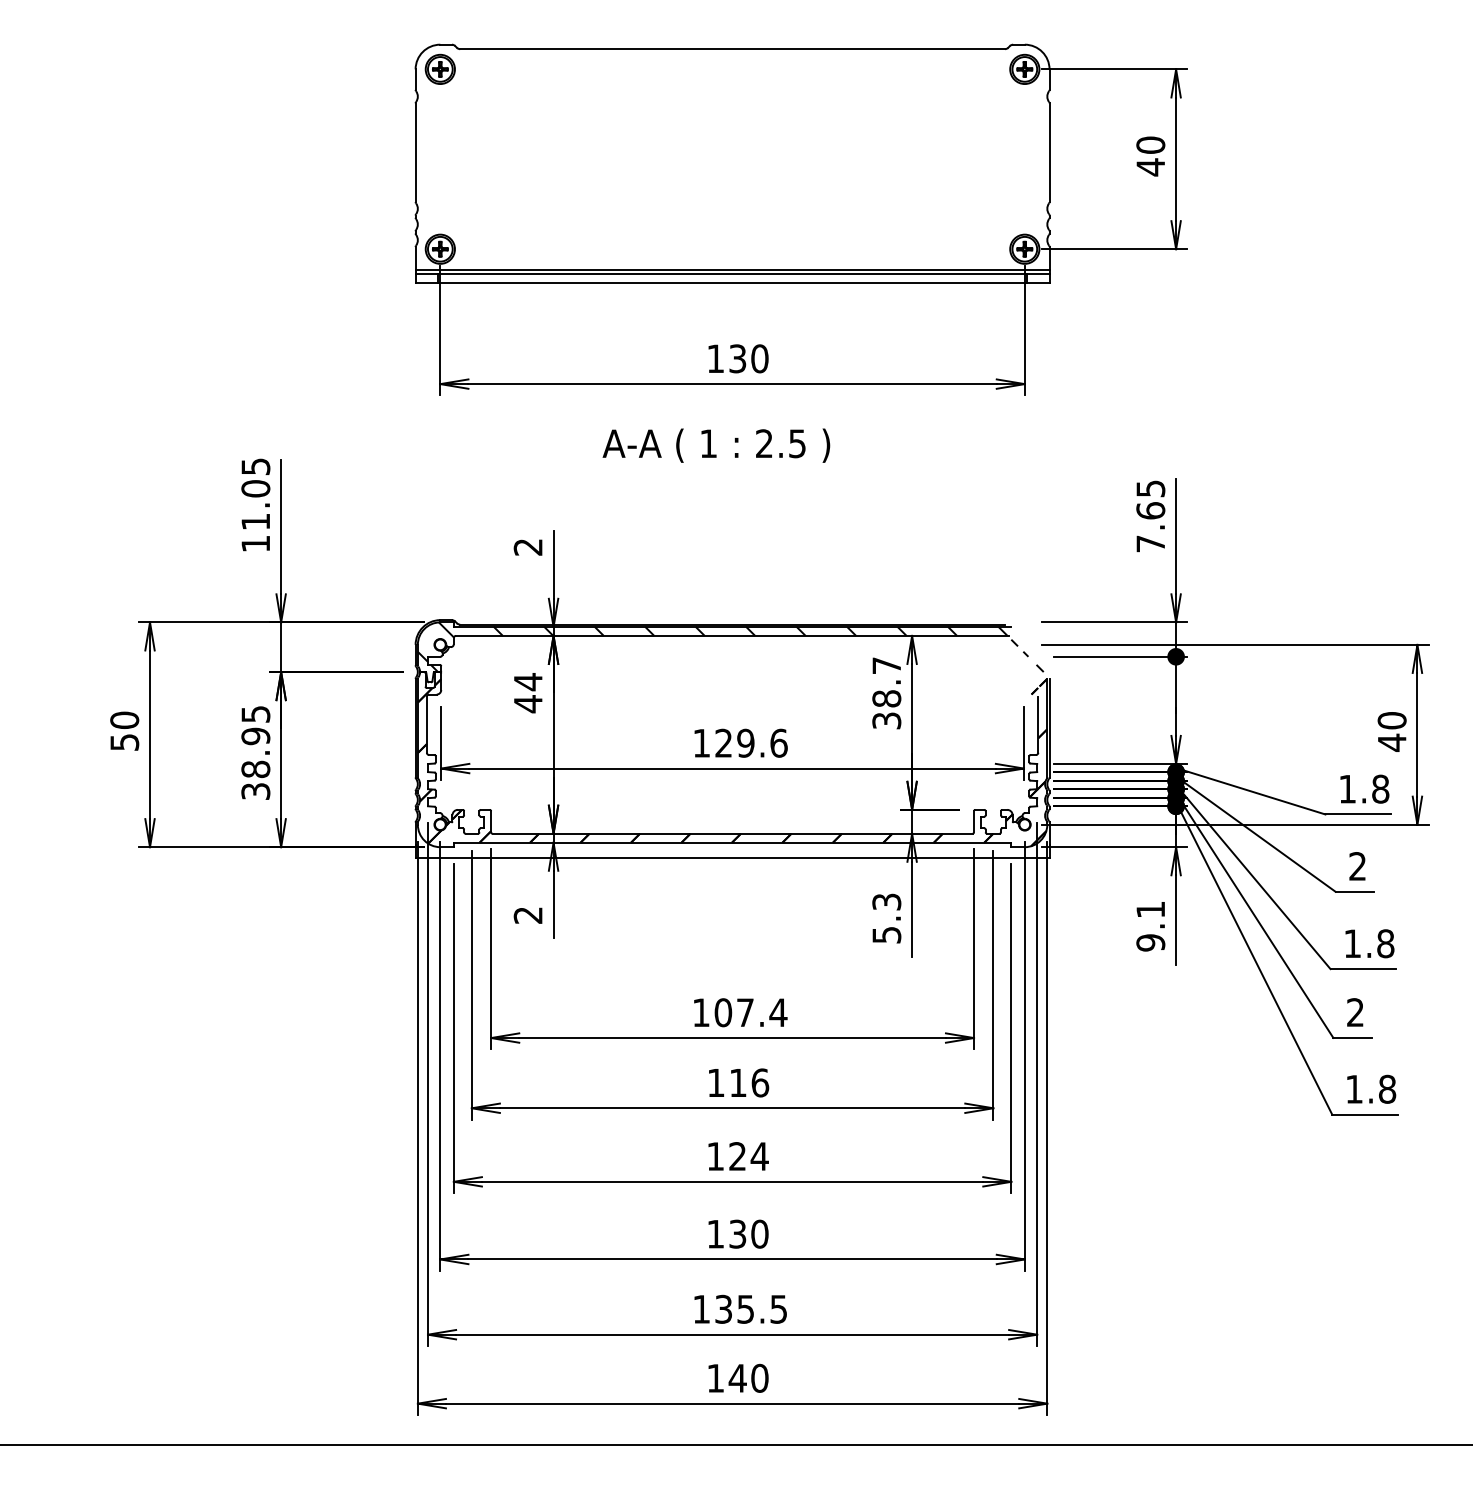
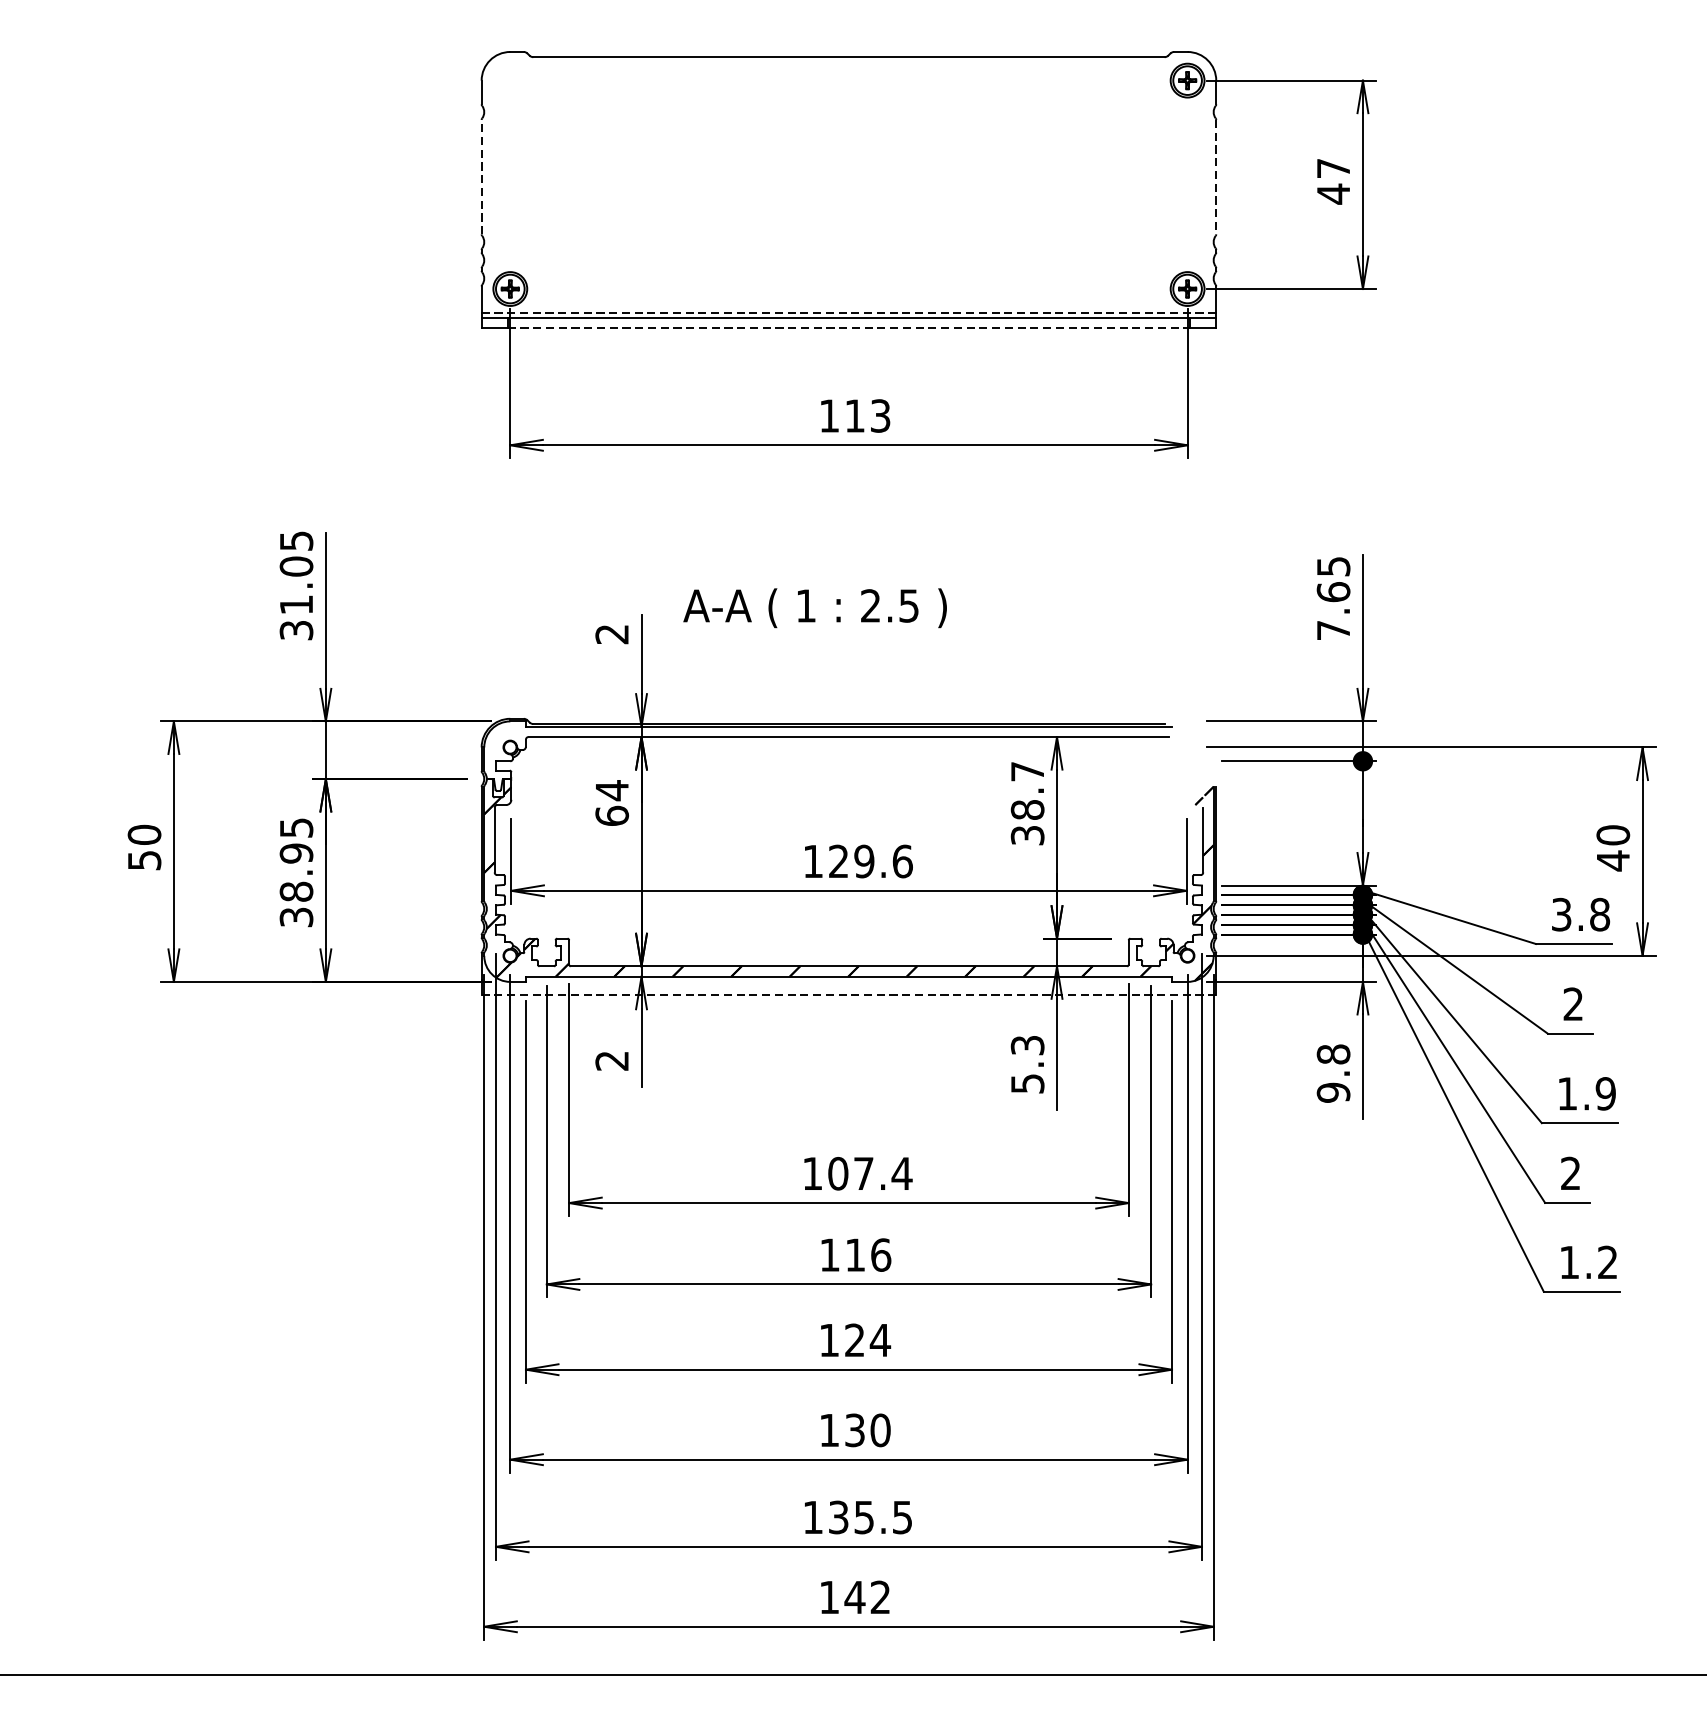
part: (439, 68) -> (509, 79), removed
text: (1150, 144) -> (1333, 167), 40 -> 47
line: (415, 152) -> (481, 176), solid -> dashed
line: (1049, 153) -> (1216, 178), solid -> dashed
line: (732, 269) -> (848, 312), solid -> dashed
line: (733, 282) -> (850, 327), solid -> dashed
text: (748, 358) -> (867, 415), 130 -> 113
text: (716, 445) -> (815, 607), moved
text: (255, 543) -> (296, 630), 11.05 -> 31.05
hatch: (730, 647) -> (846, 750), removed
text: (527, 704) -> (611, 816), 44 -> 64
text: (1347, 788) -> (1561, 913), 1.8 -> 3.8
line: (732, 858) -> (848, 995), solid -> dashed
text: (1150, 909) -> (1333, 1054), 9.1 -> 9.8
text: (1385, 943) -> (1605, 1093), 1.8 -> 1.9
text: (1387, 1088) -> (1607, 1261), 1.8 -> 1.2
text: (759, 1377) -> (880, 1596), 140 -> 142

